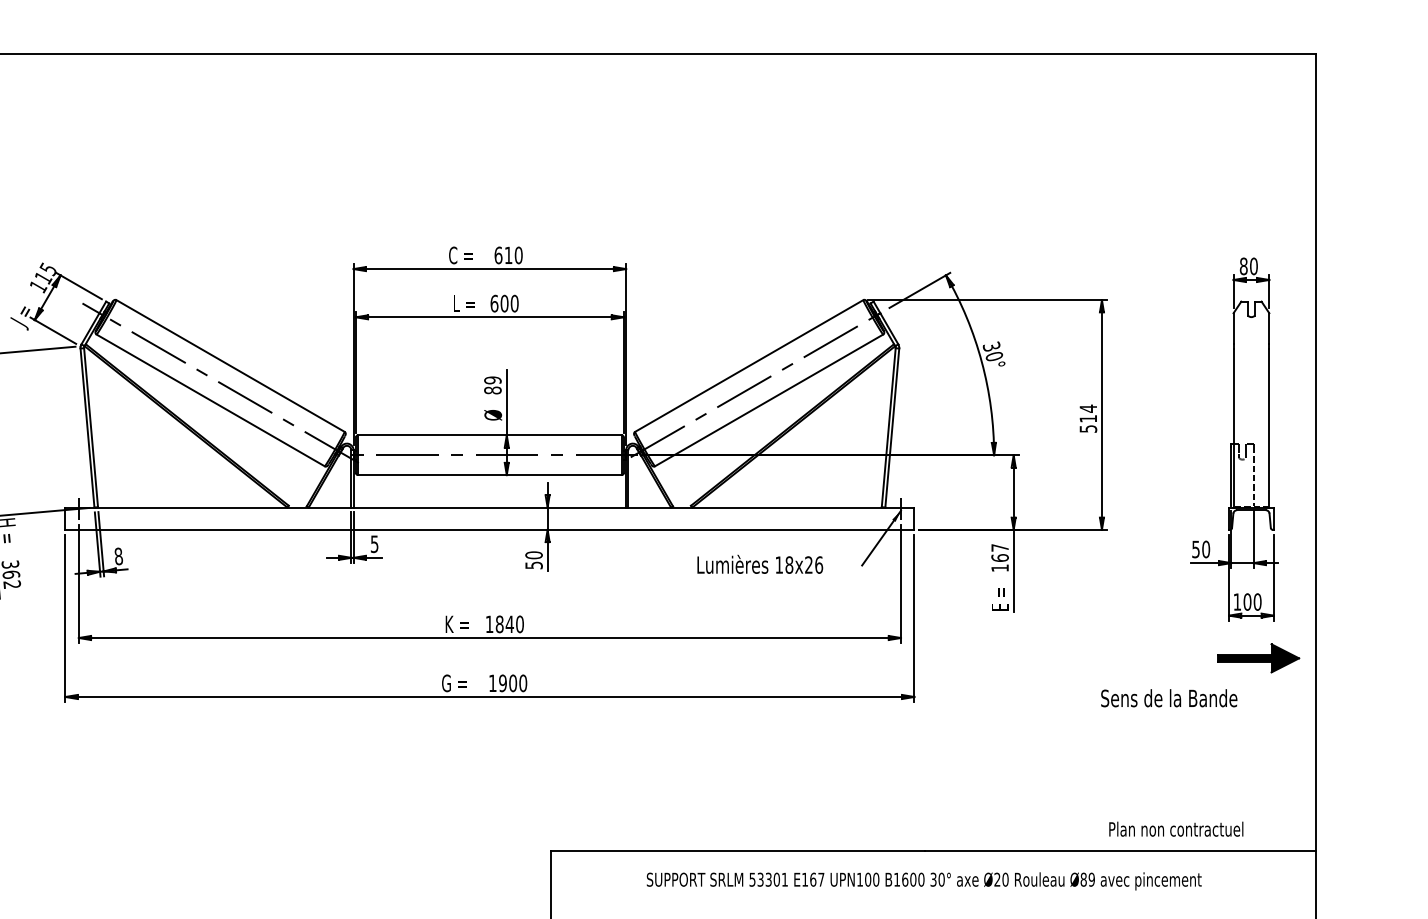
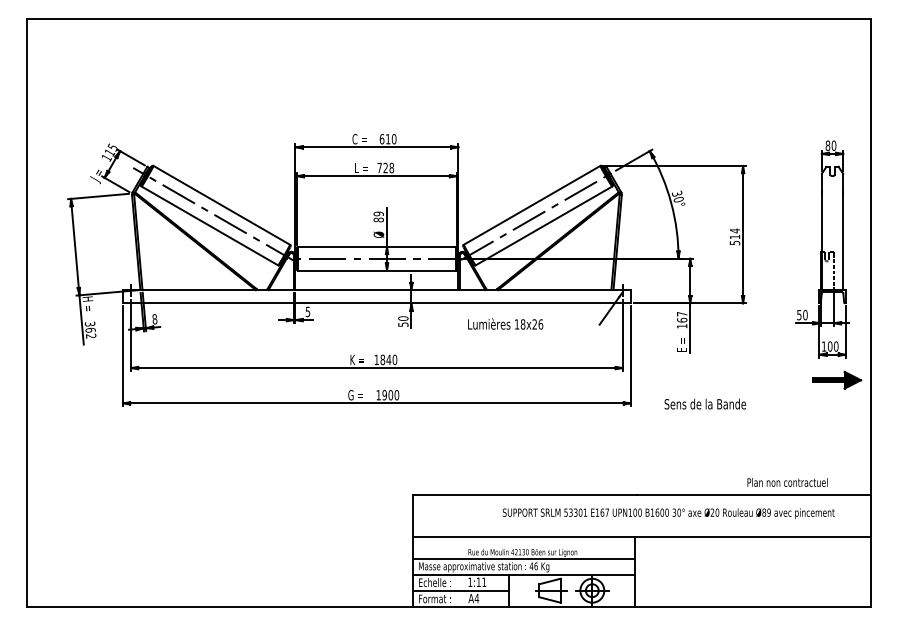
text: (504, 302) -> (385, 167), 600 -> 728
text: (759, 563) -> (505, 323), moved
text: (1169, 697) -> (705, 403), moved
text: (923, 881) -> (668, 513), moved

